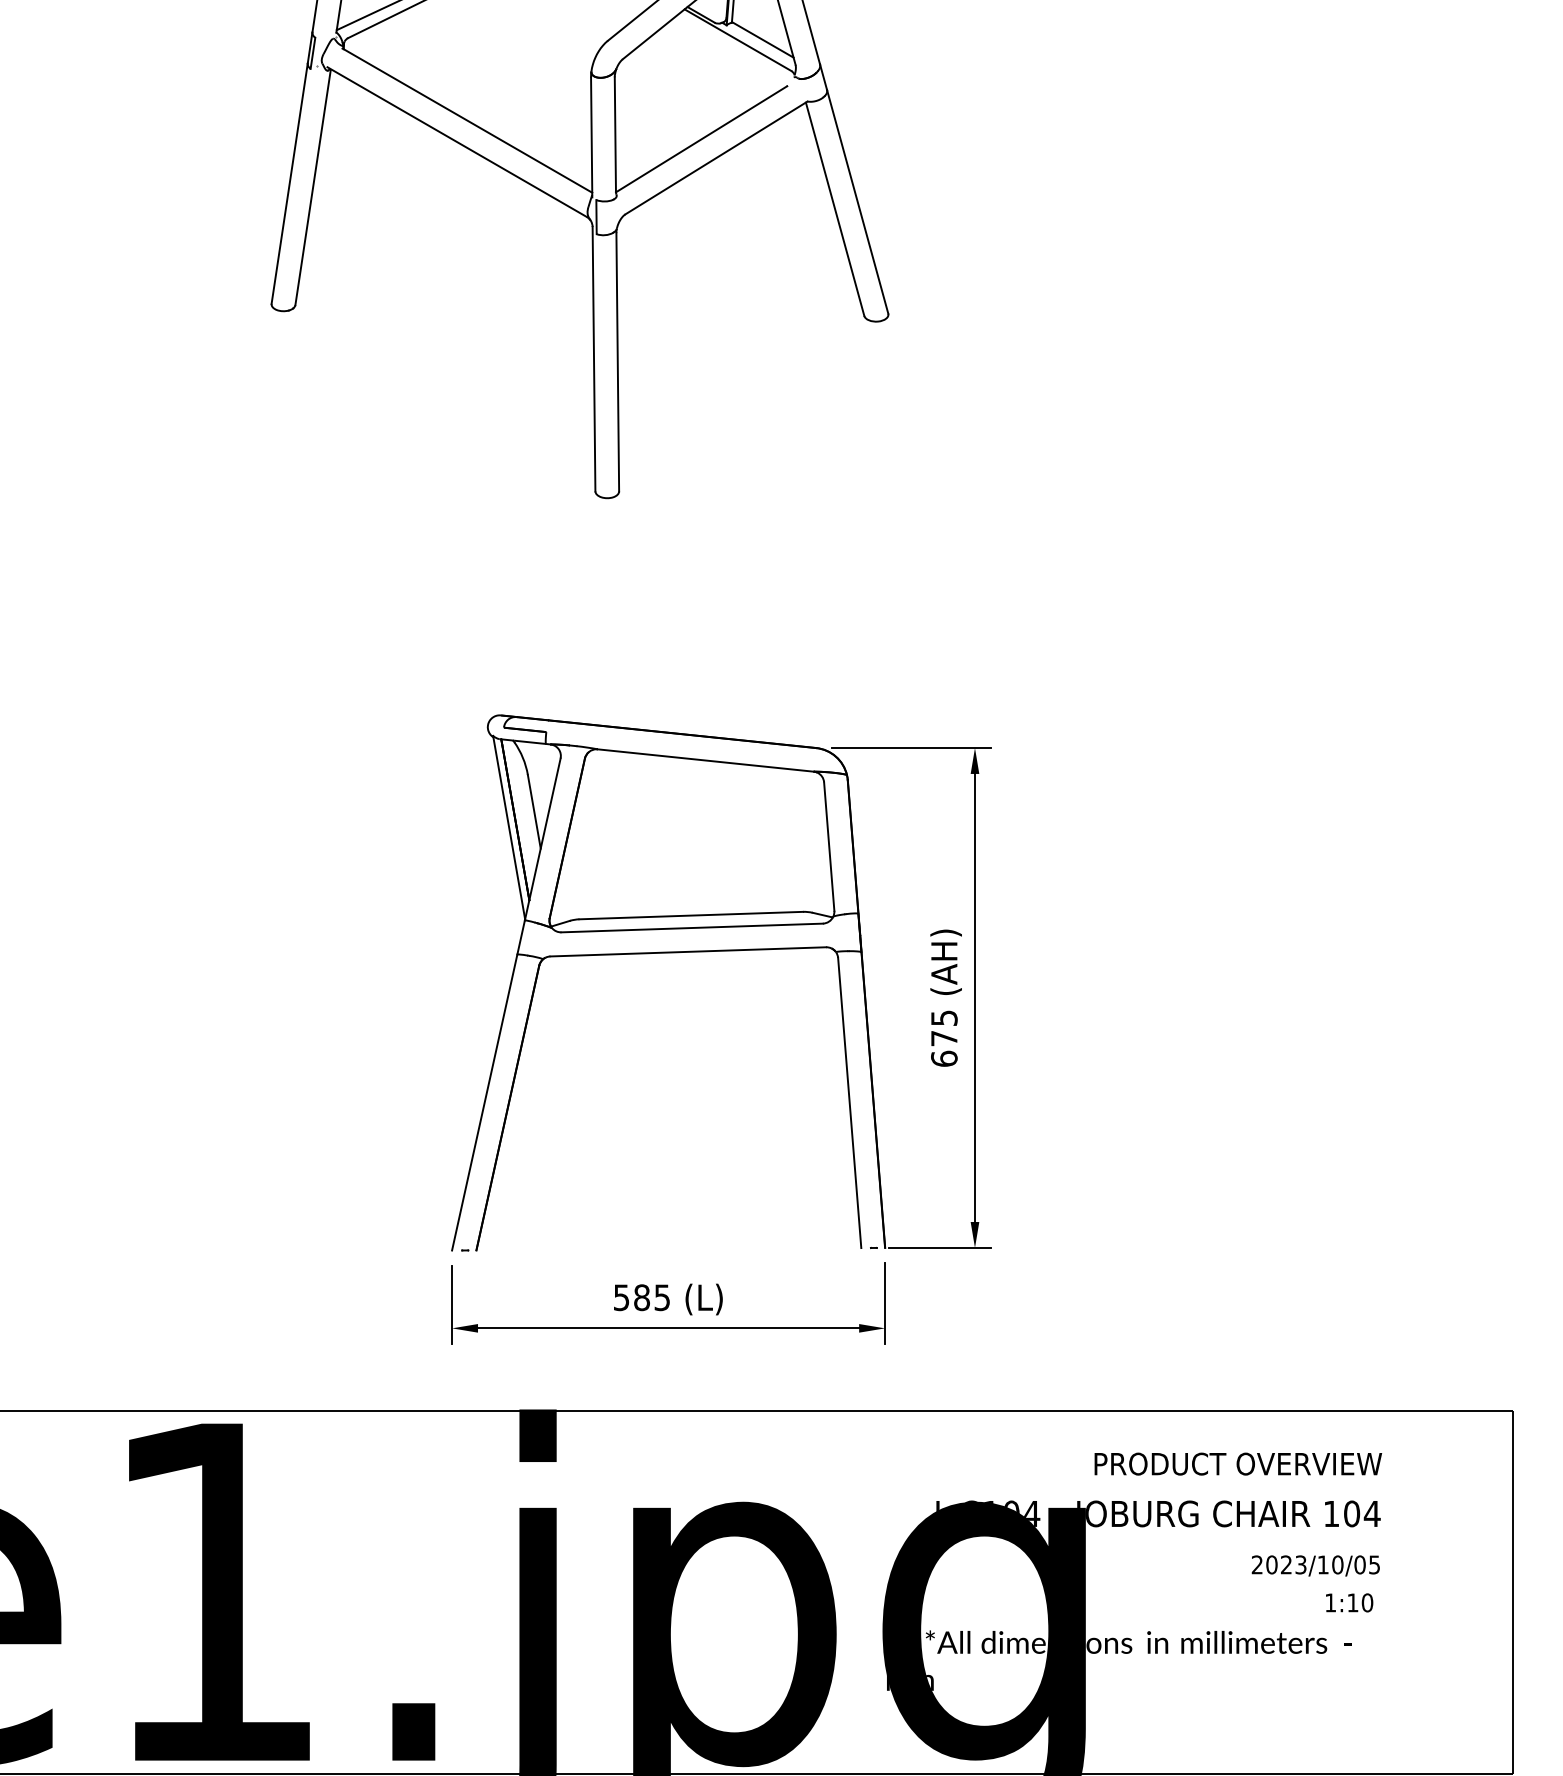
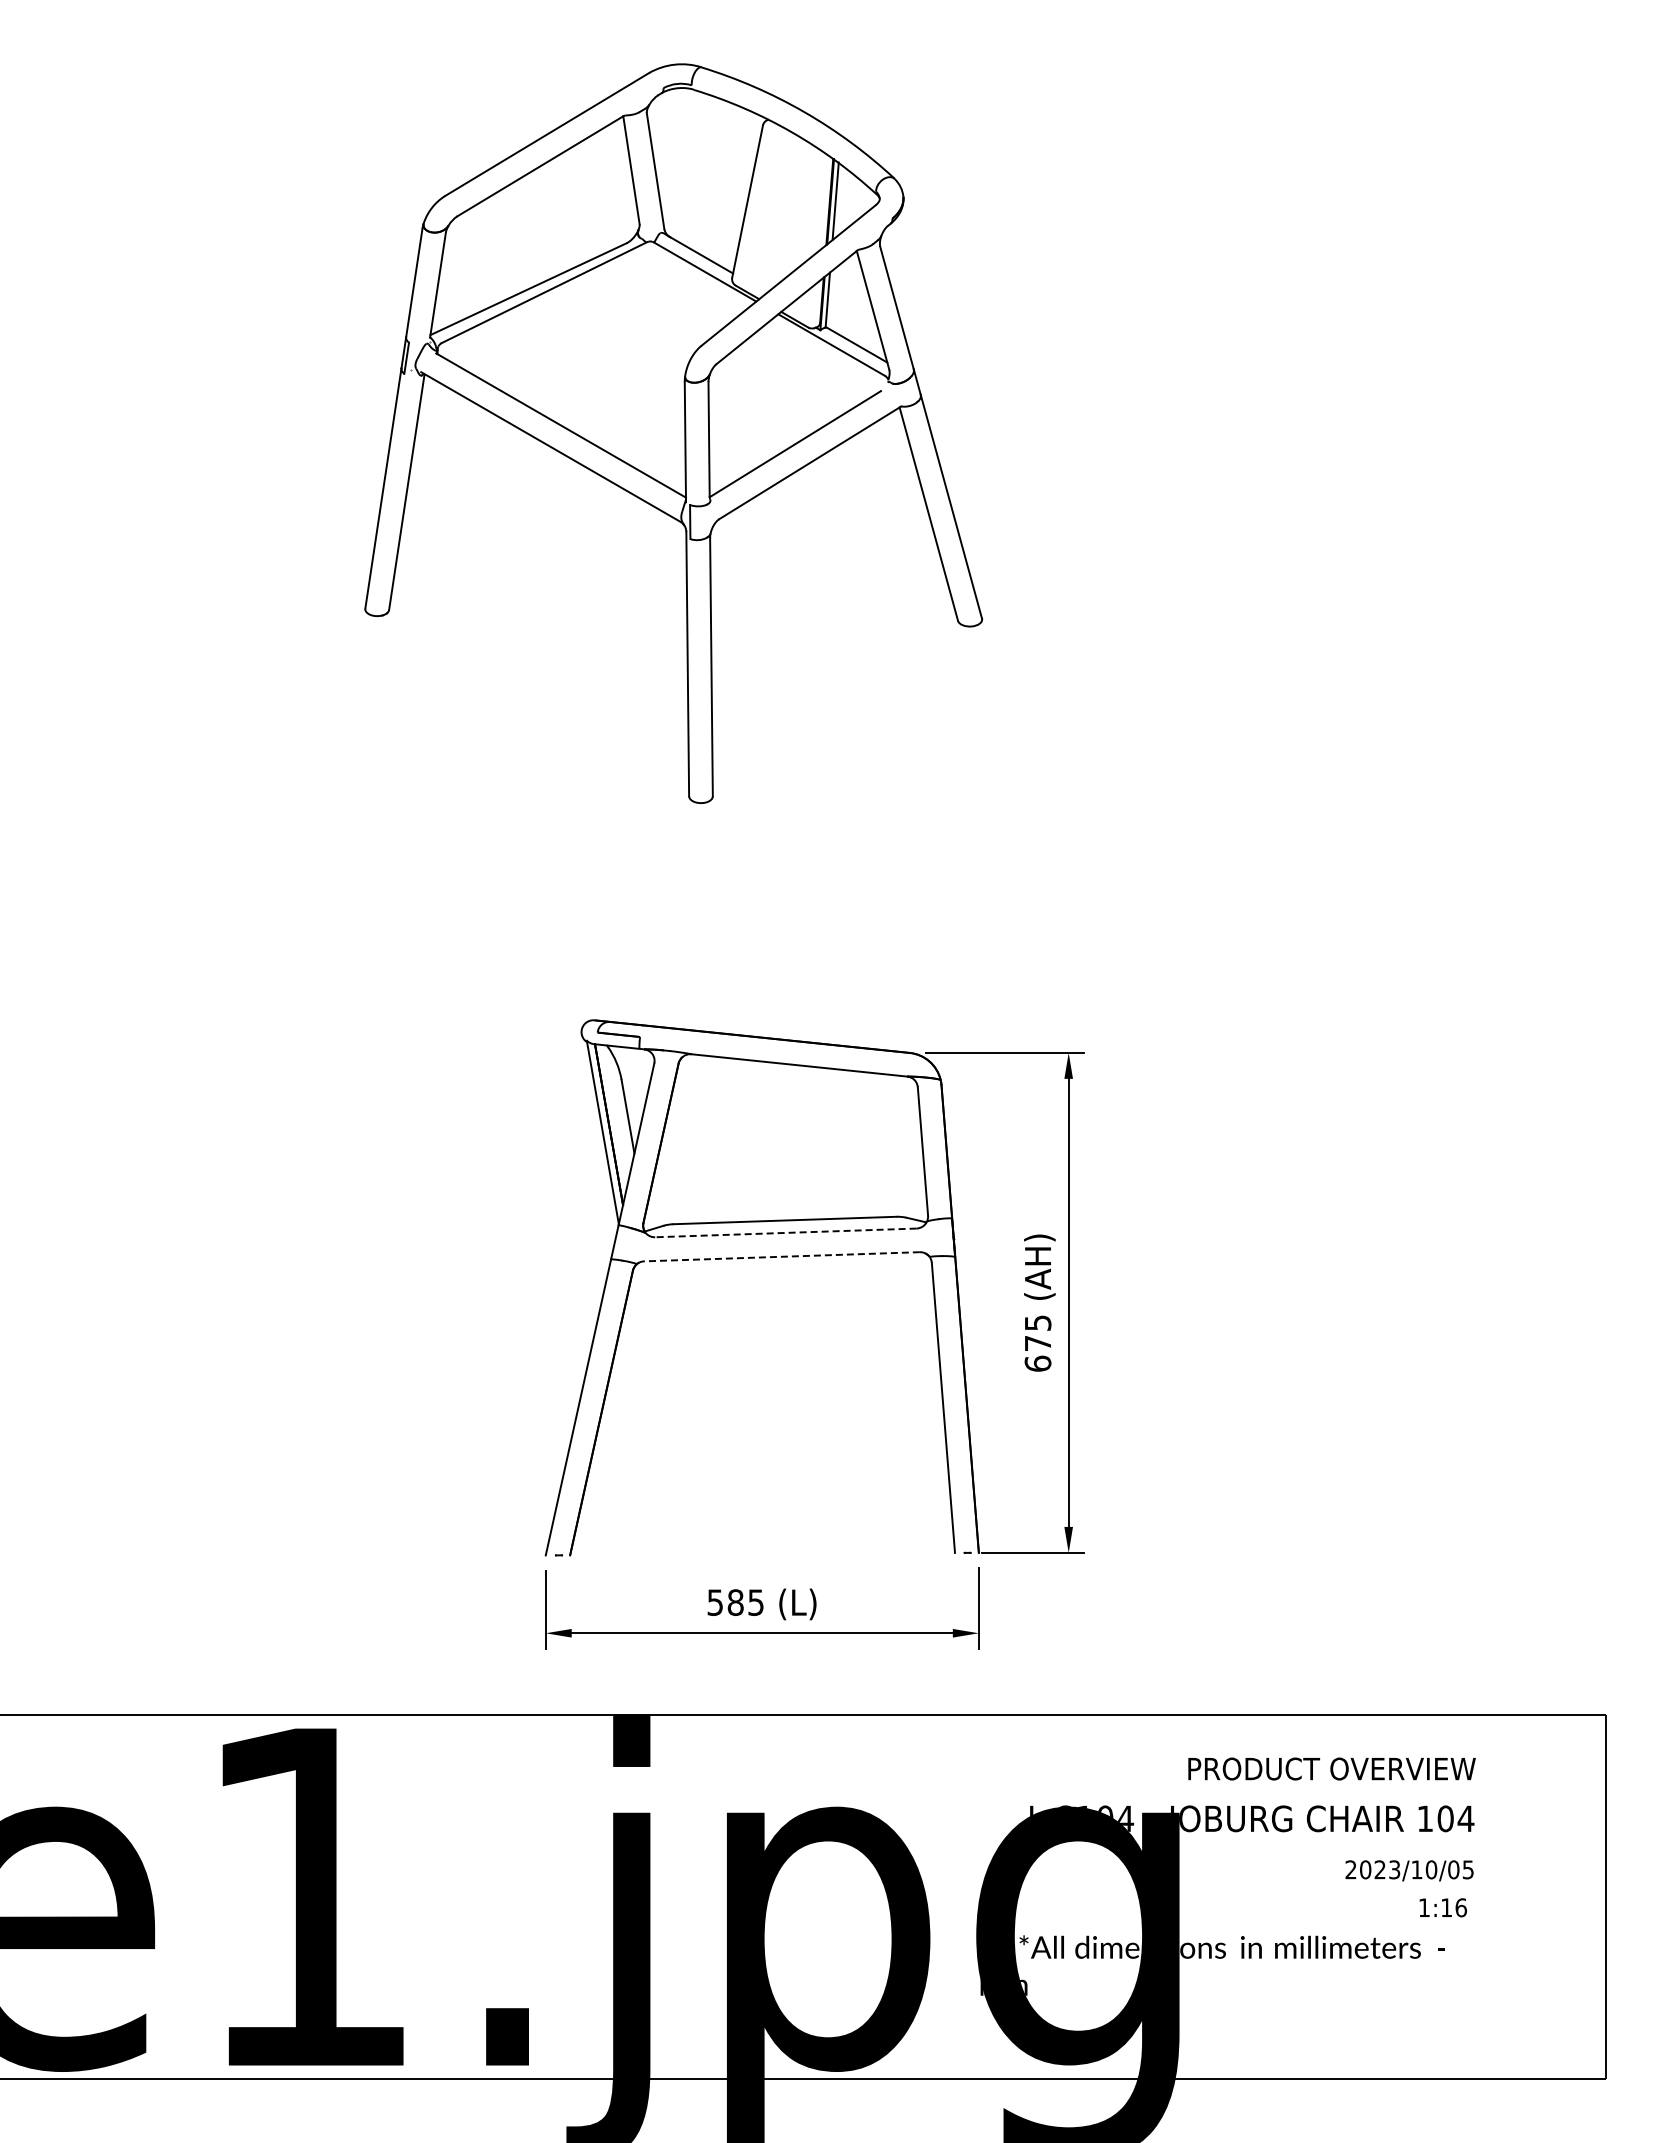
line: (691, 927) -> (785, 1232), solid -> dashed
line: (688, 951) -> (782, 1256), solid -> dashed
text: (1367, 1602) -> (1461, 1907), 1:10 -> 1:16

